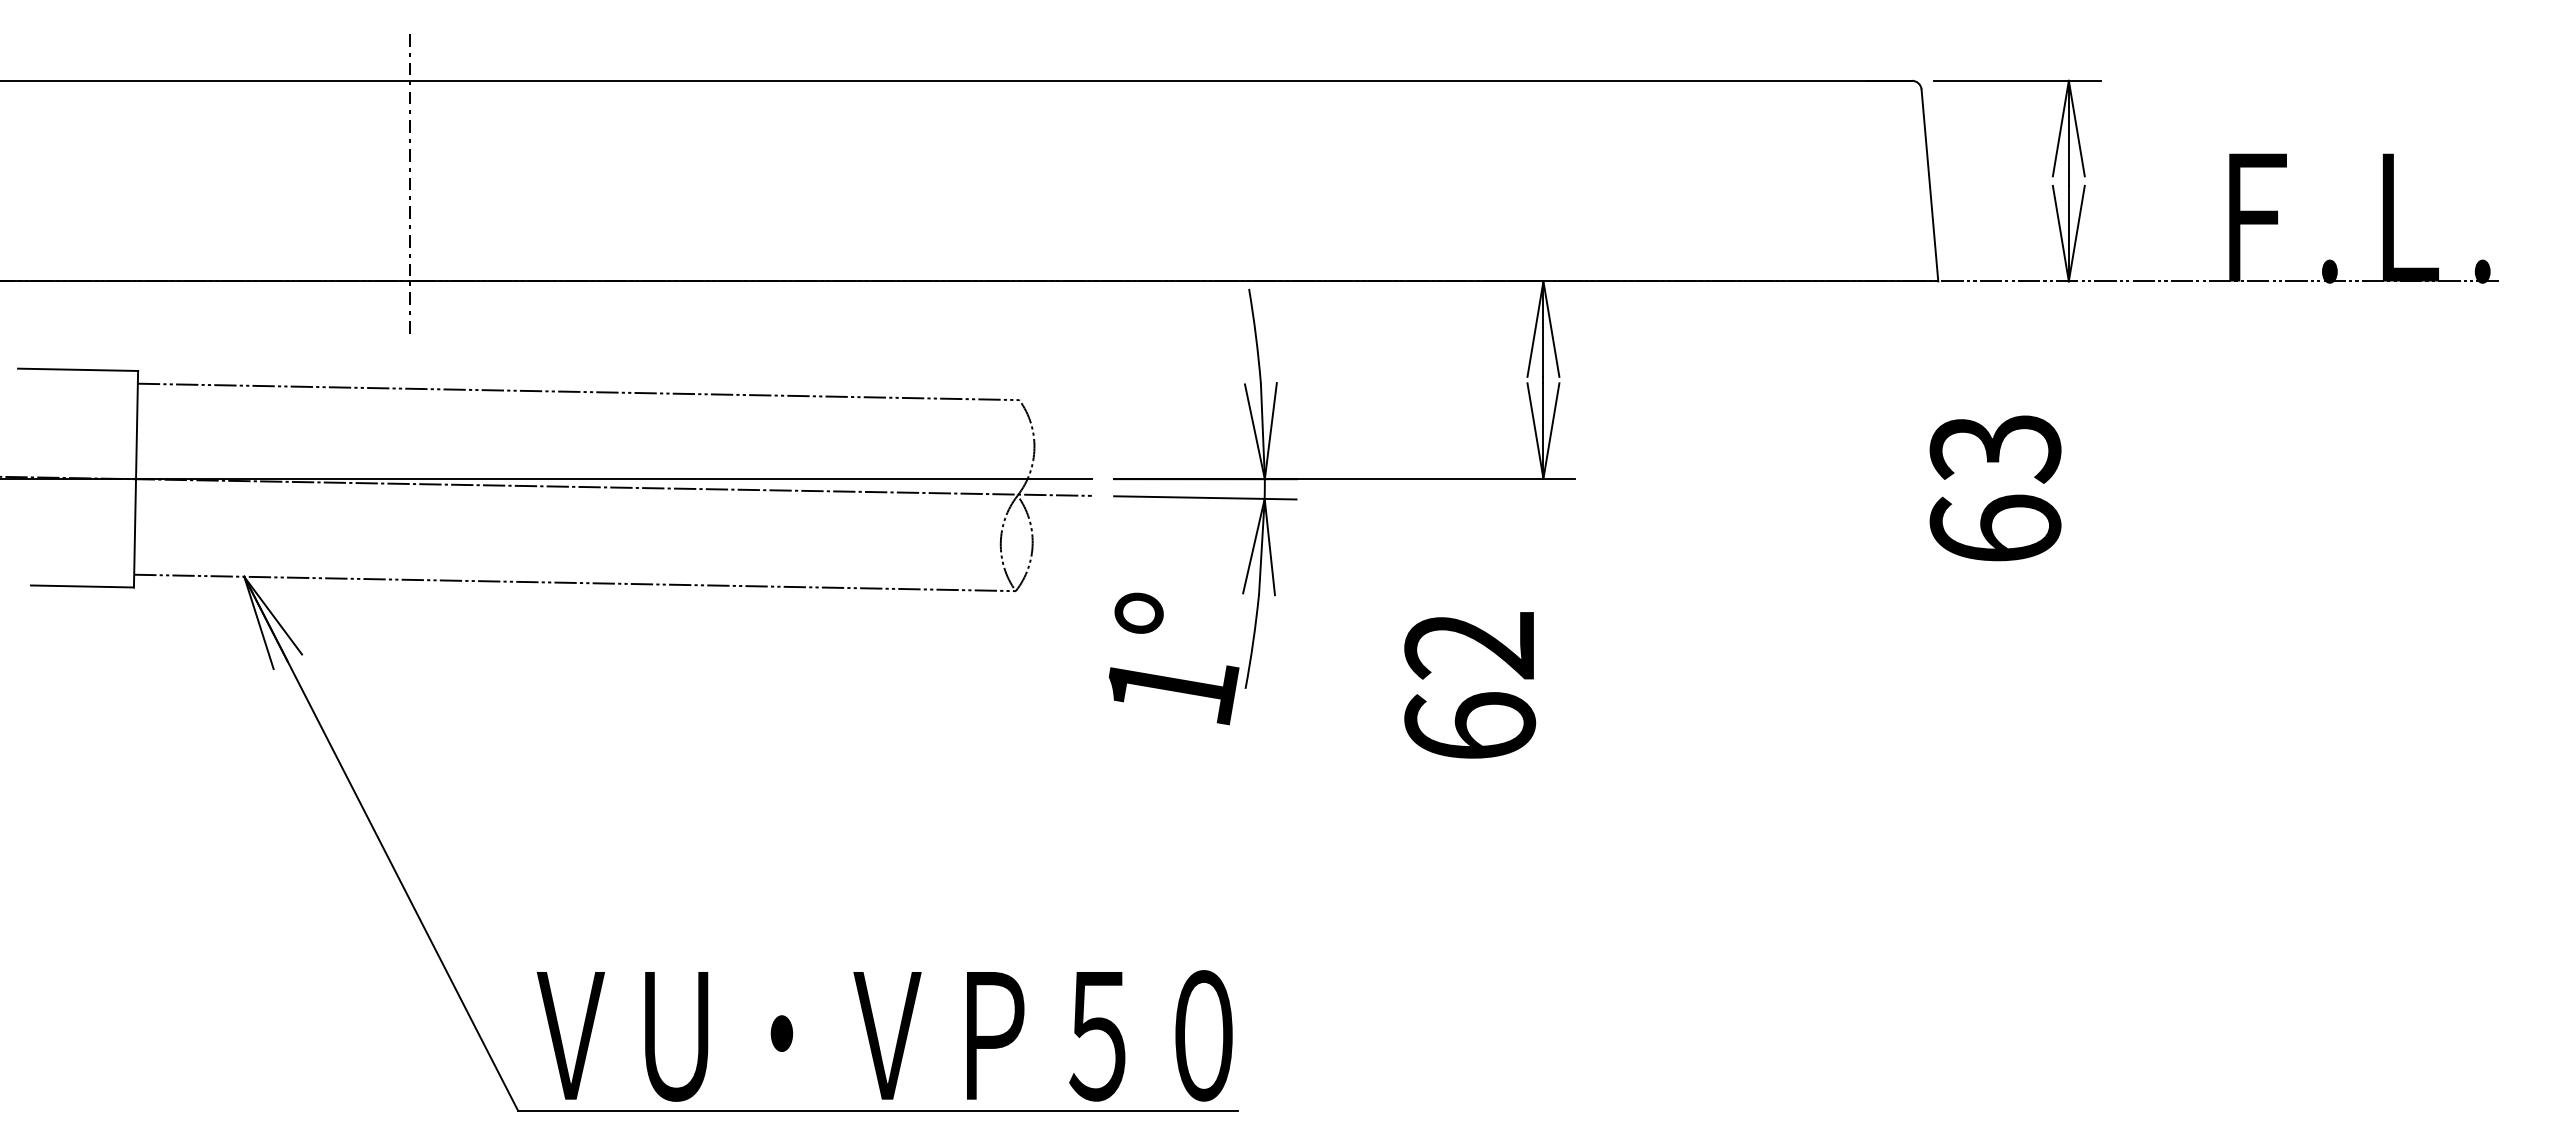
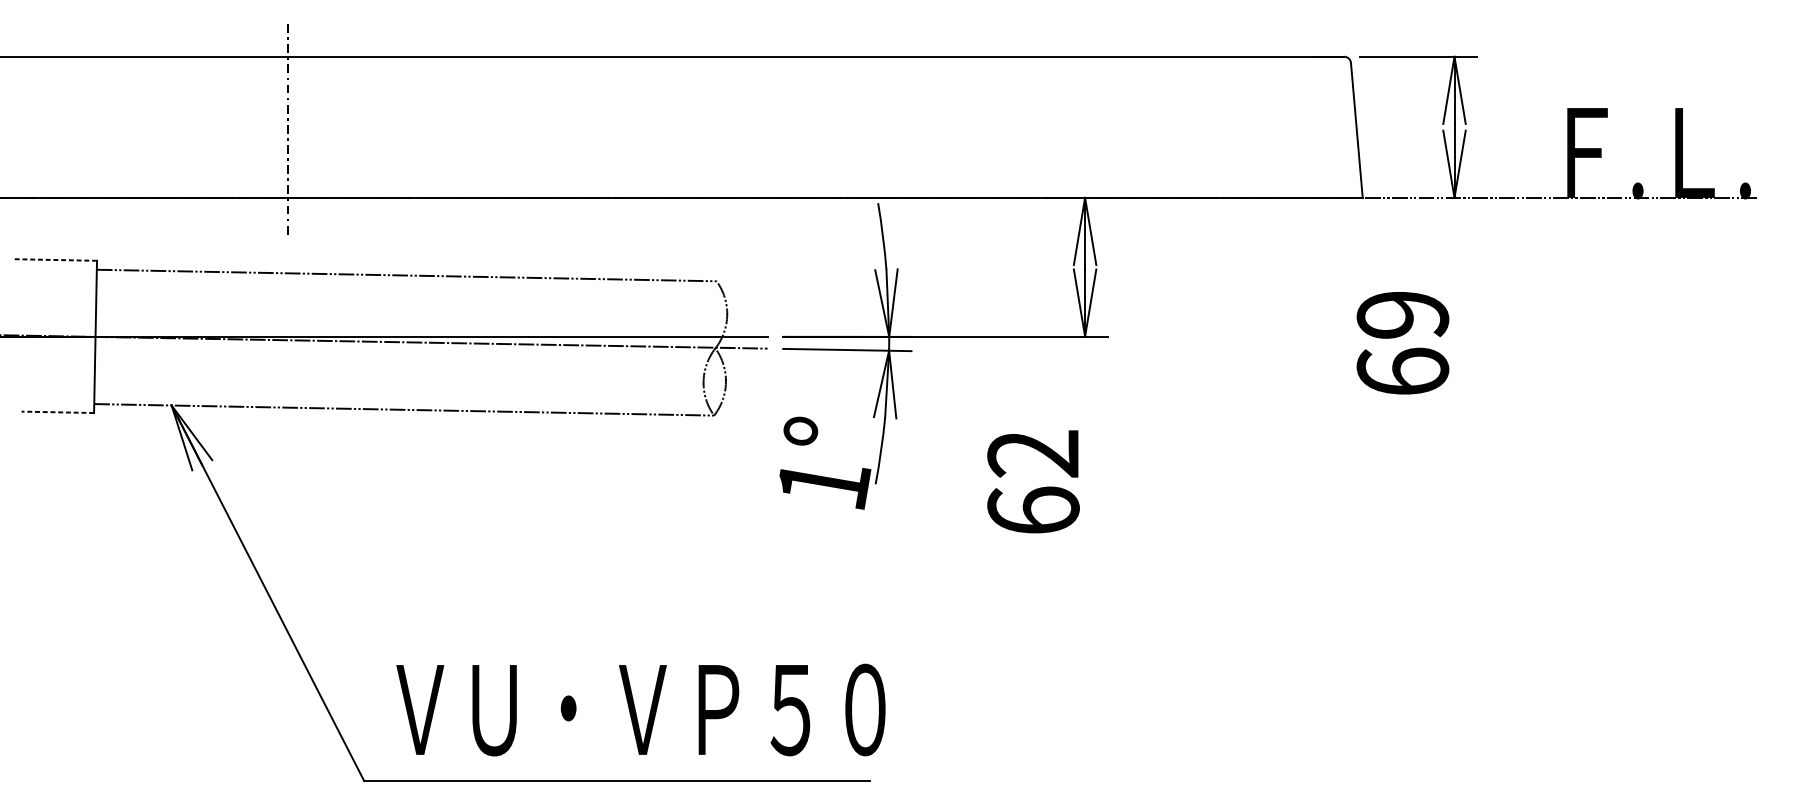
line: (77, 369) -> (54, 259), solid -> dashed
text: (1995, 449) -> (1402, 316), 63 -> 69
line: (82, 586) -> (57, 412), solid -> dashed
text: (884, 1035) -> (640, 709), moved

